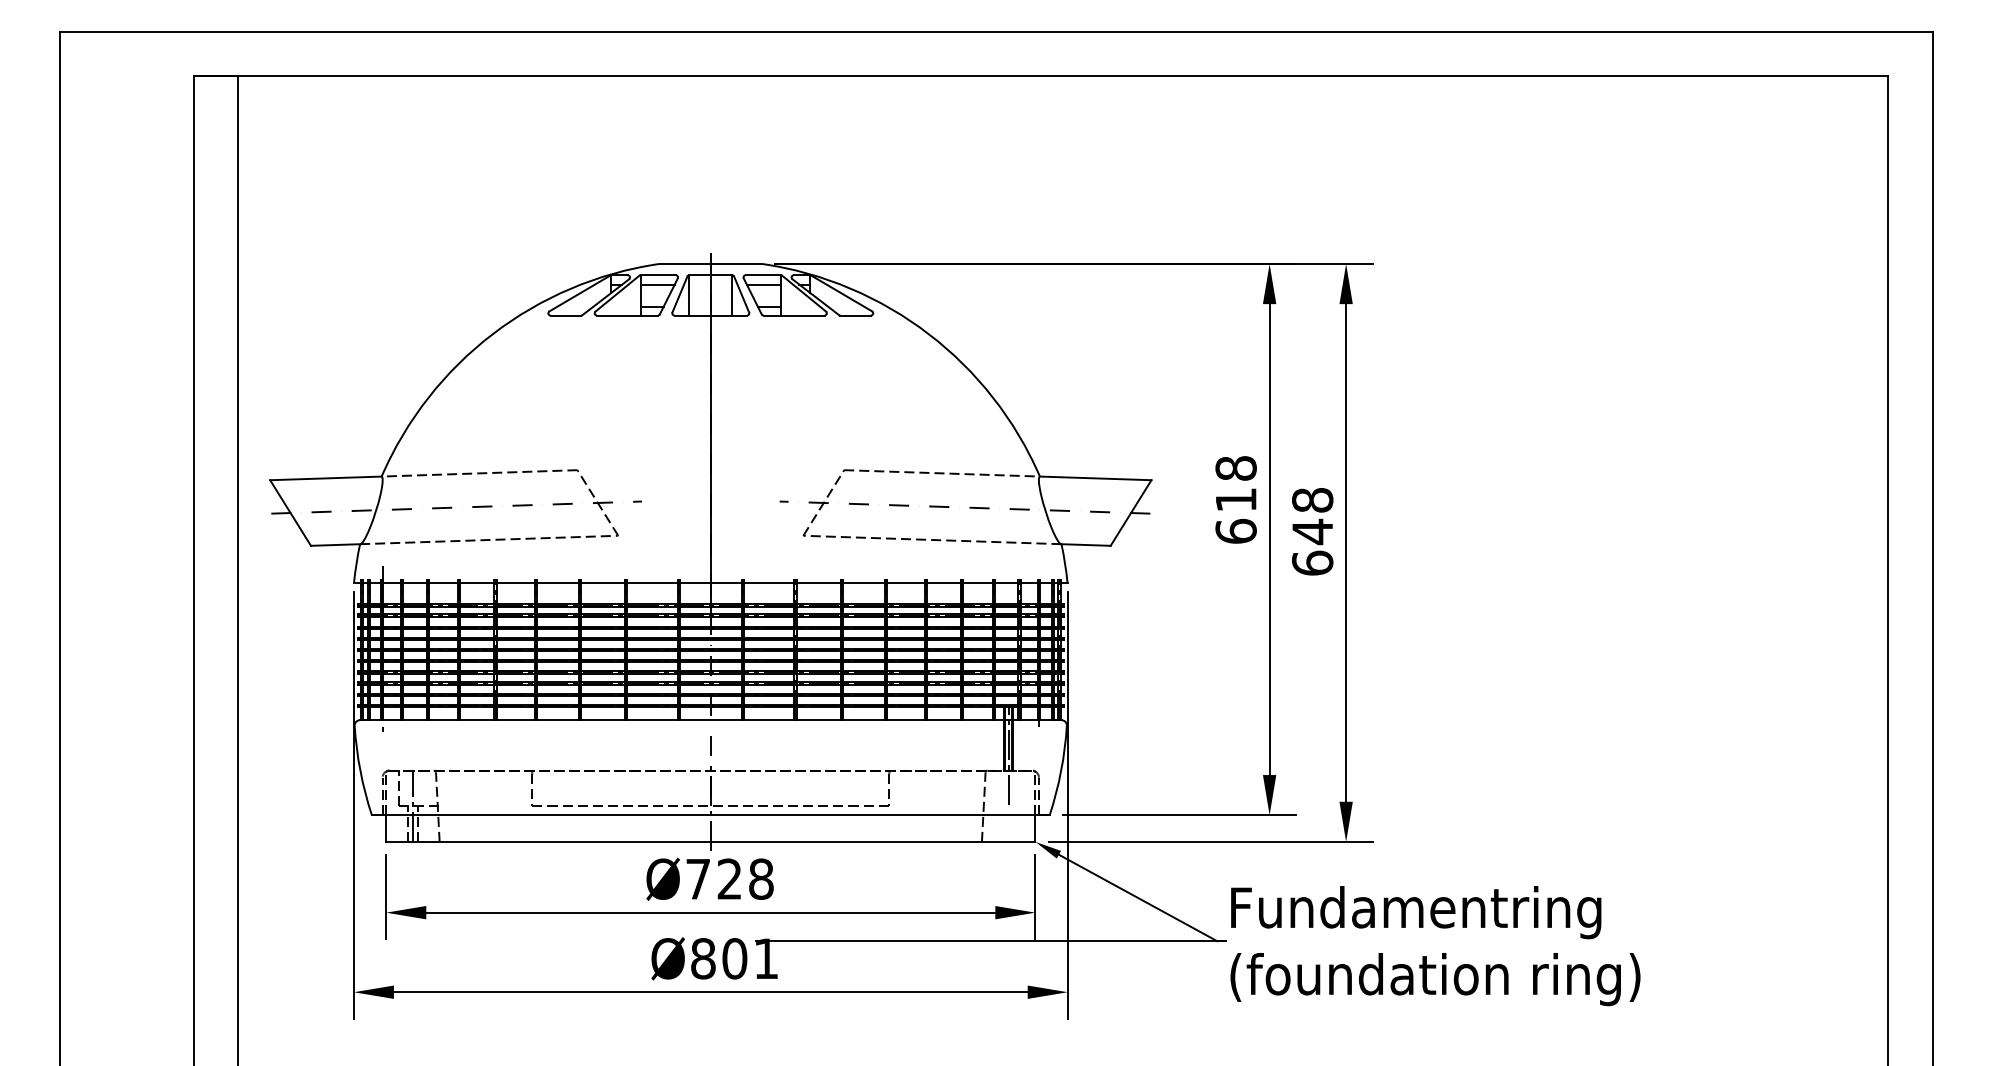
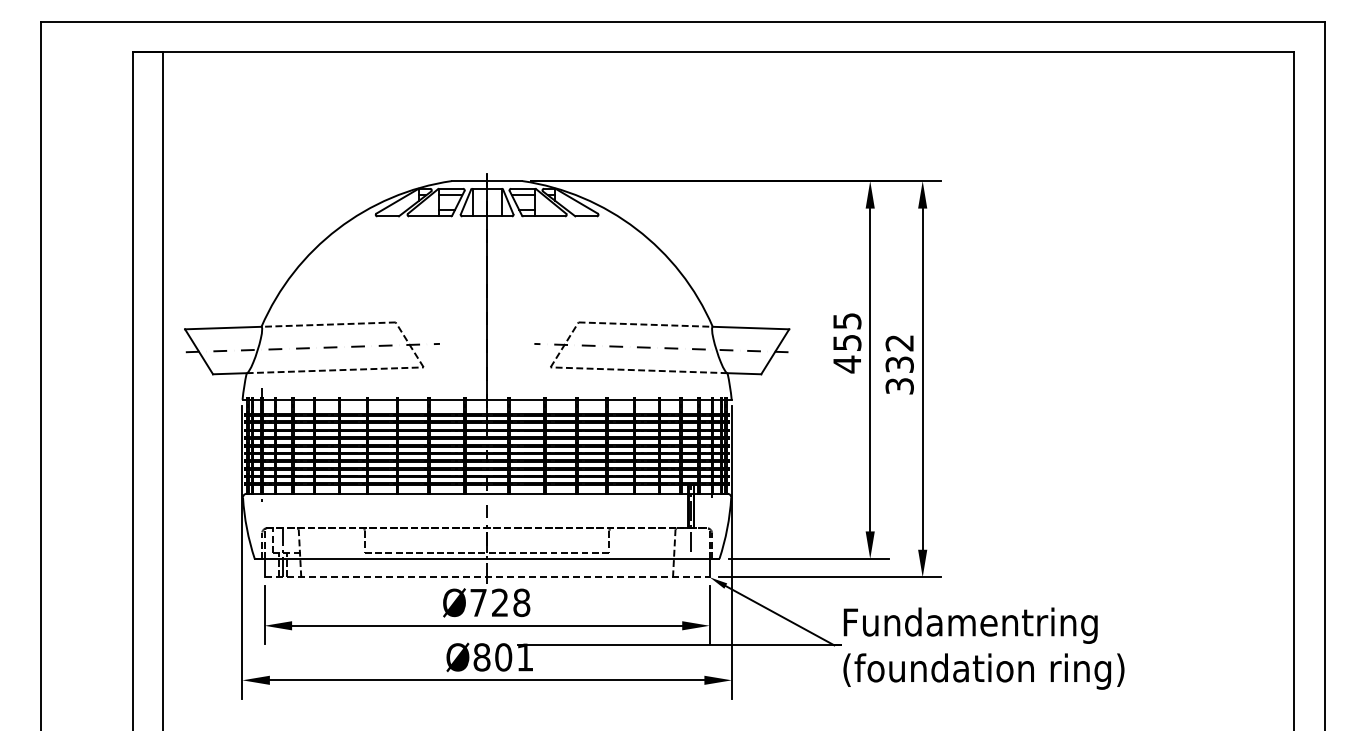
text: (1236, 499) -> (847, 342), 618 -> 455
text: (1312, 531) -> (899, 364), 648 -> 332
line: (711, 842) -> (487, 577), solid -> dashed

